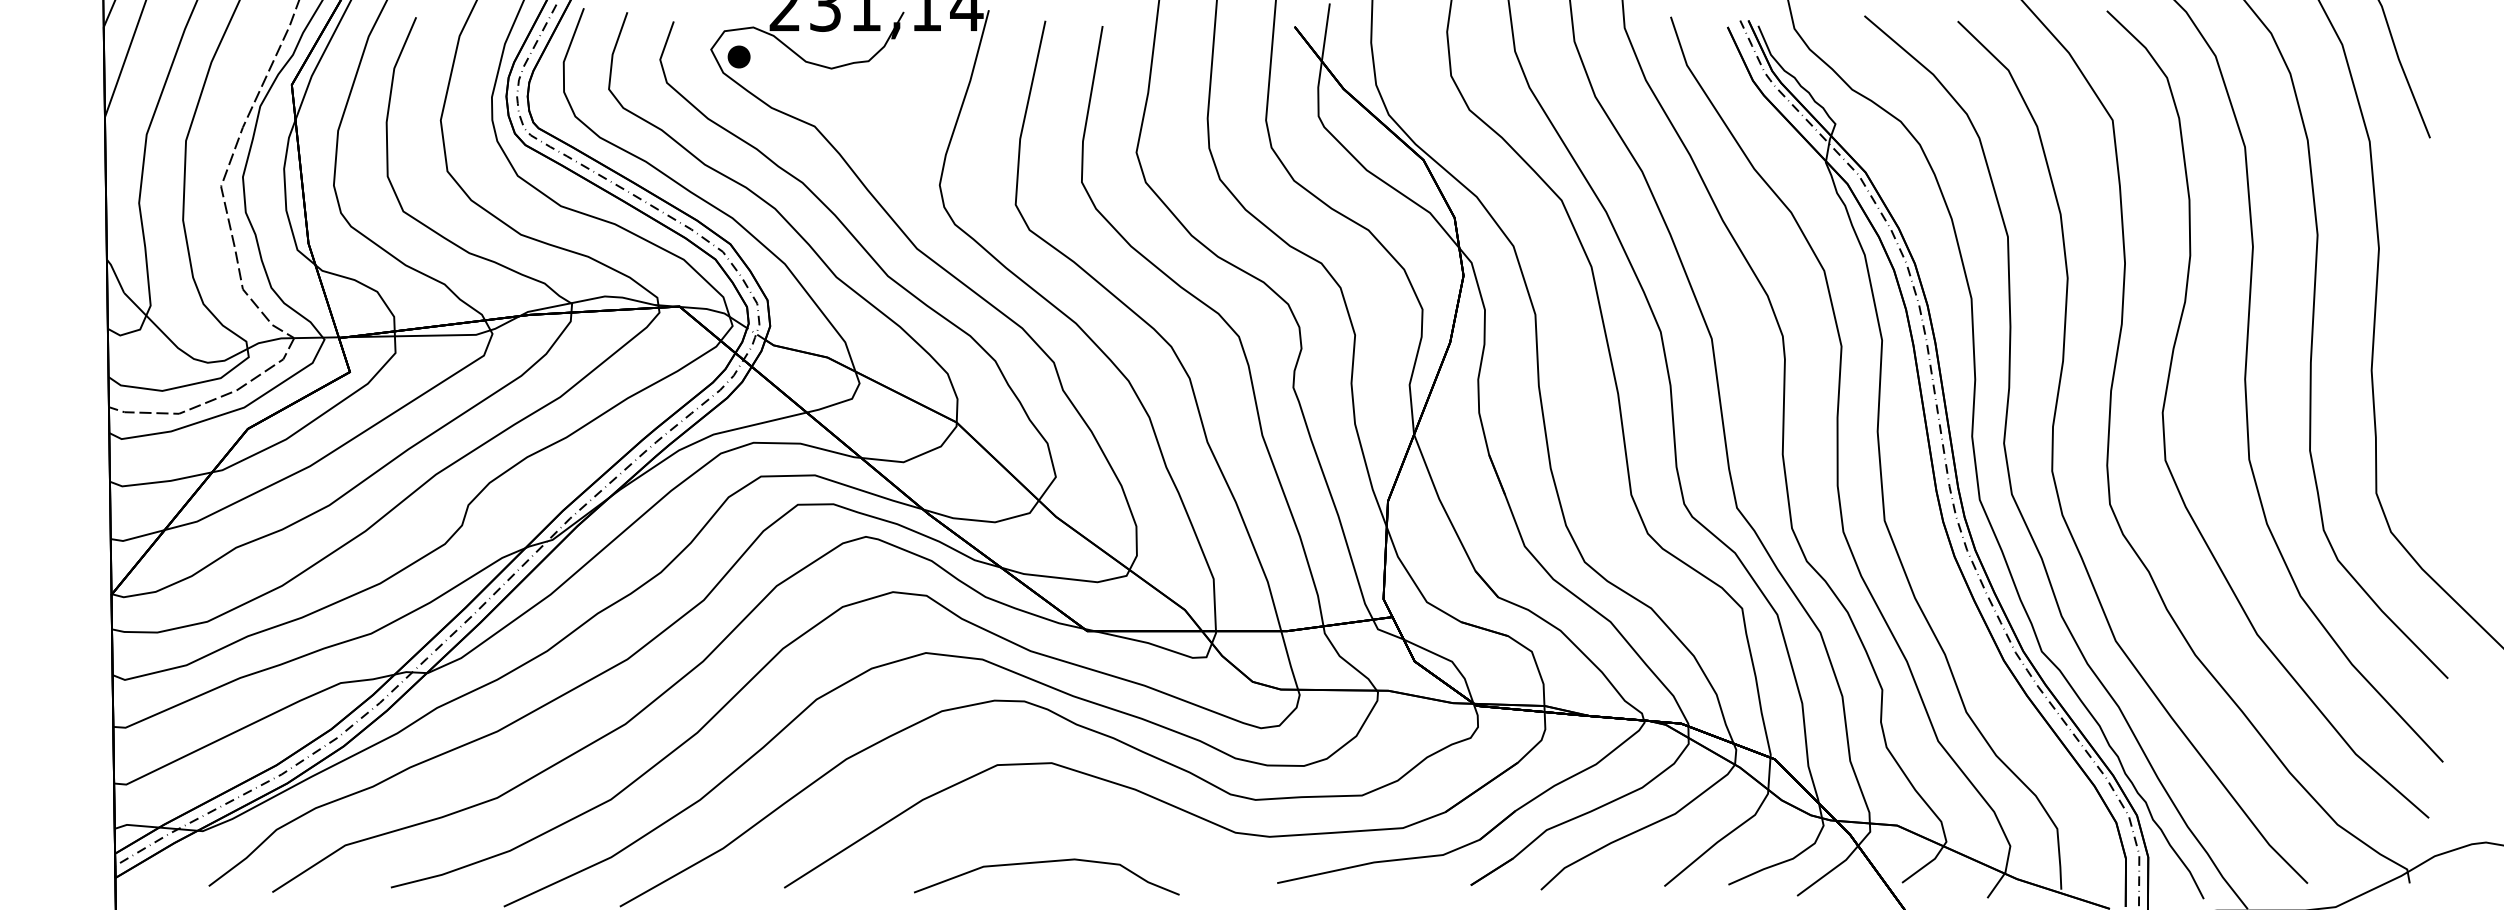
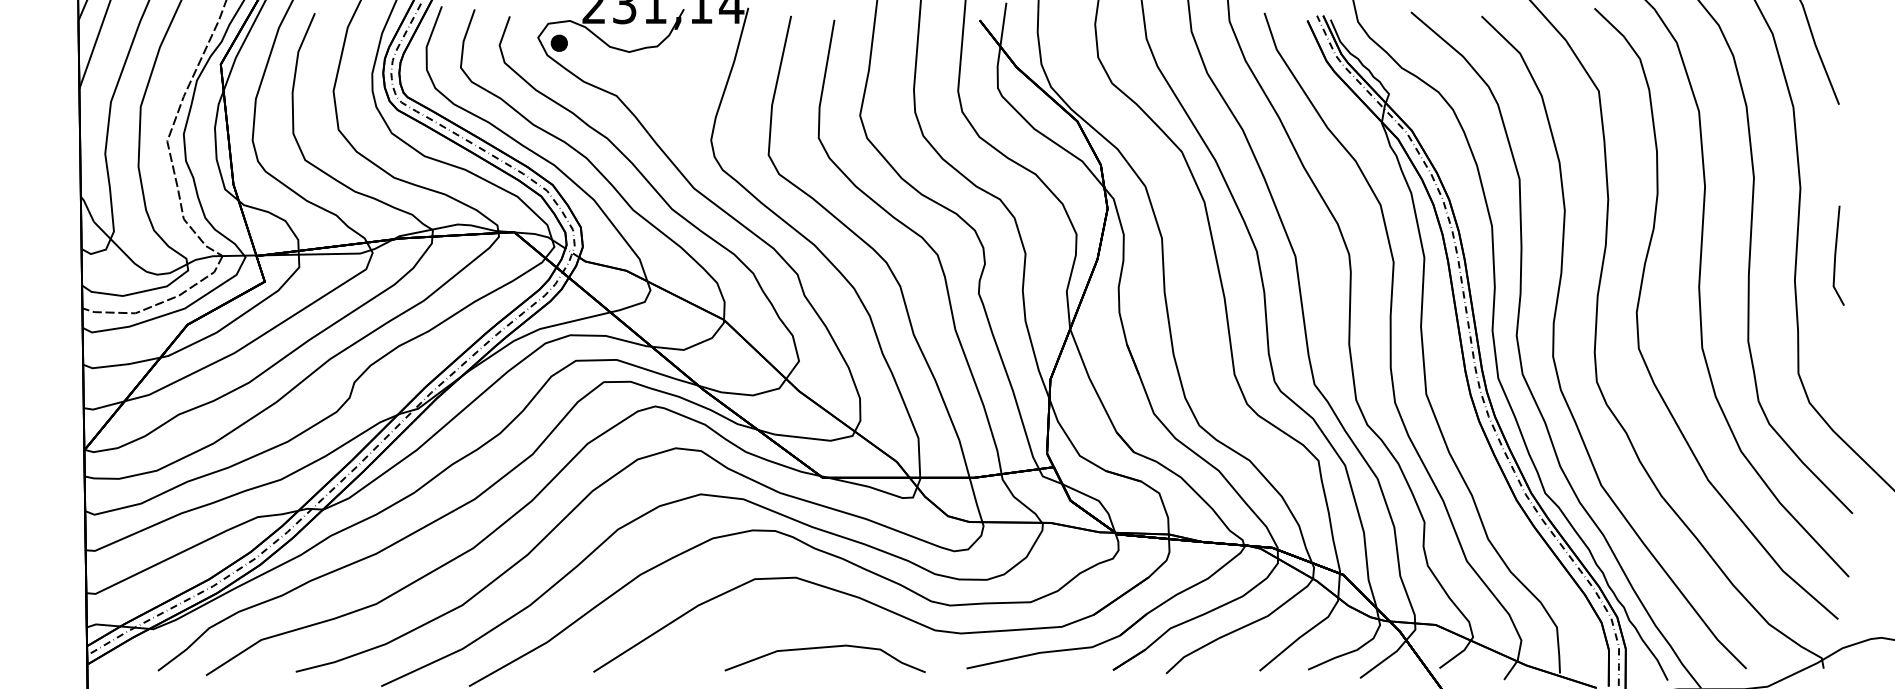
line: (2426, 337) -> (1836, 255), added
curve: (1045, 863) -> (824, 648), moved

